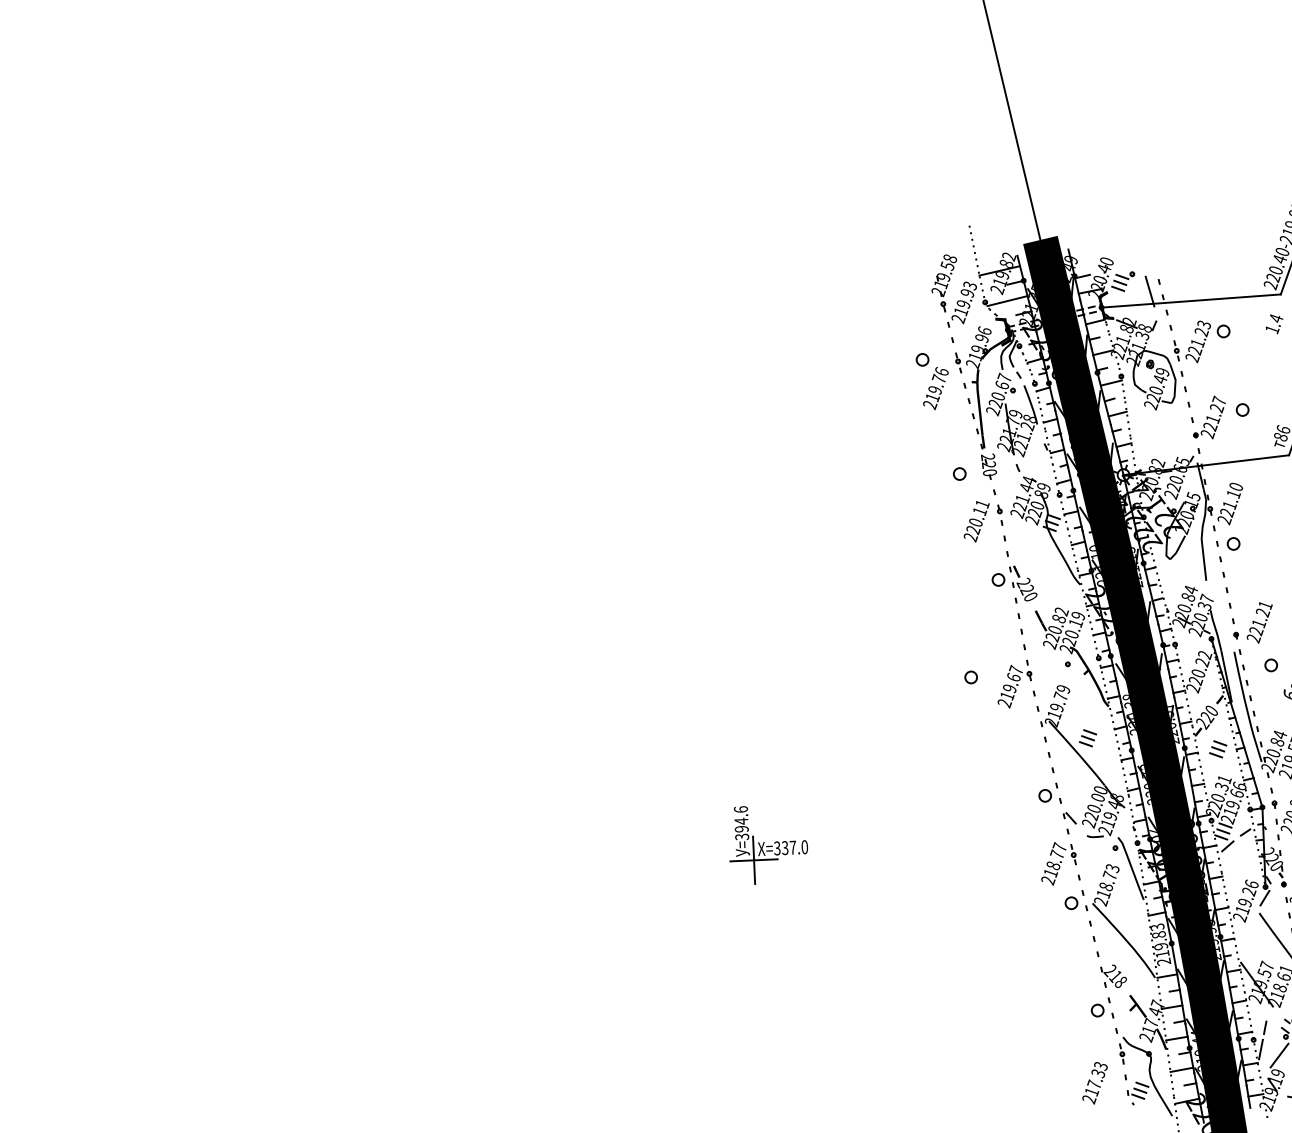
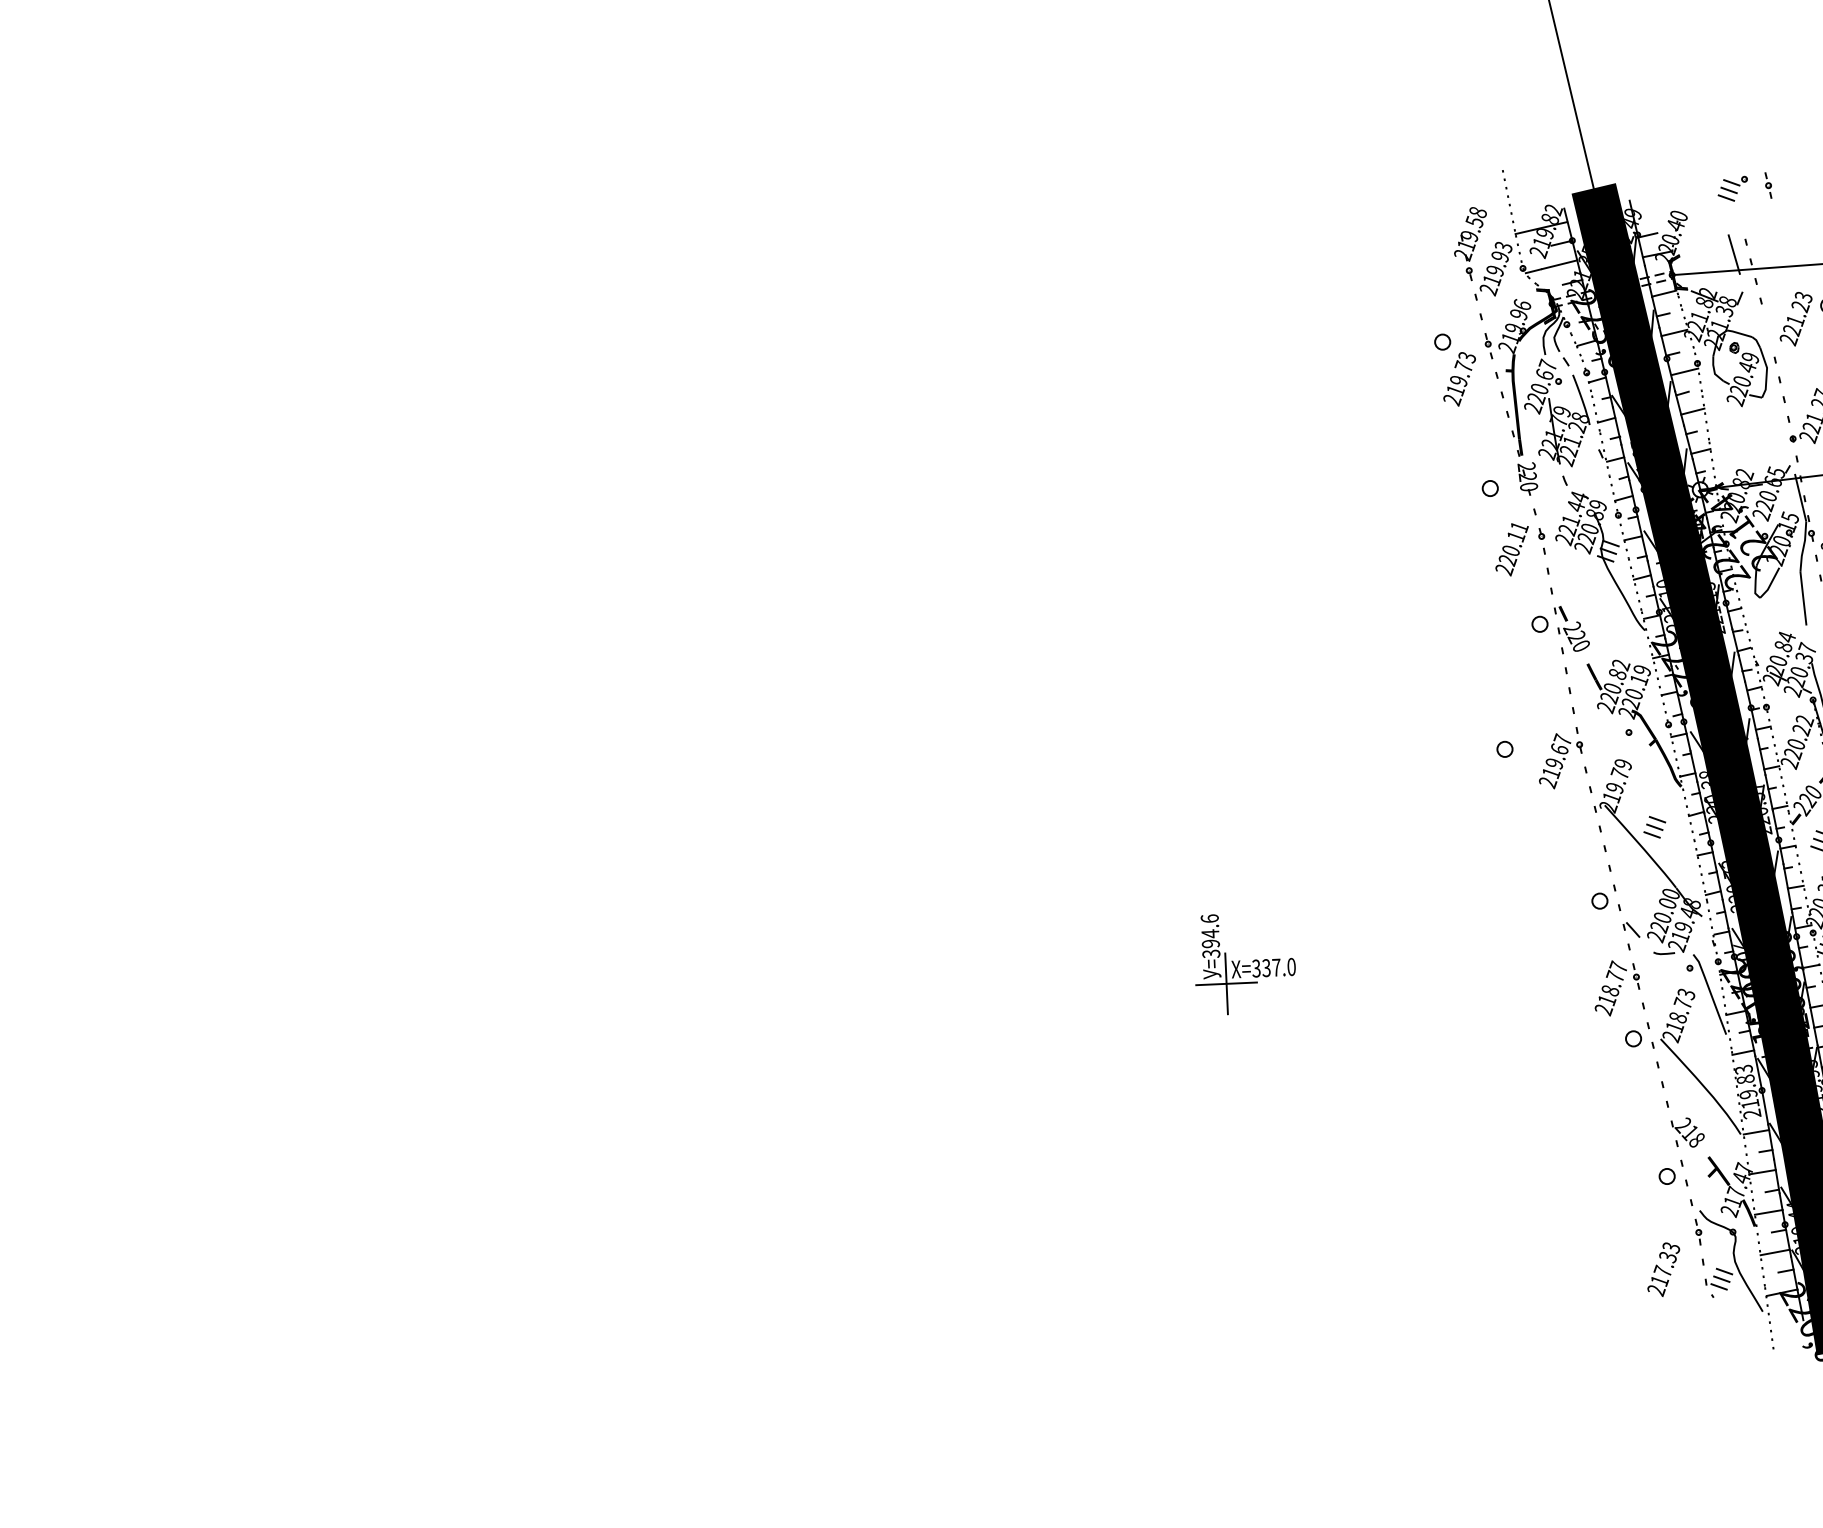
part: (1122, 281) -> (1732, 188), moved
part: (1176, 350) -> (1768, 185), moved
text: (941, 371) -> (1467, 357), 219.76 -> 219.73

